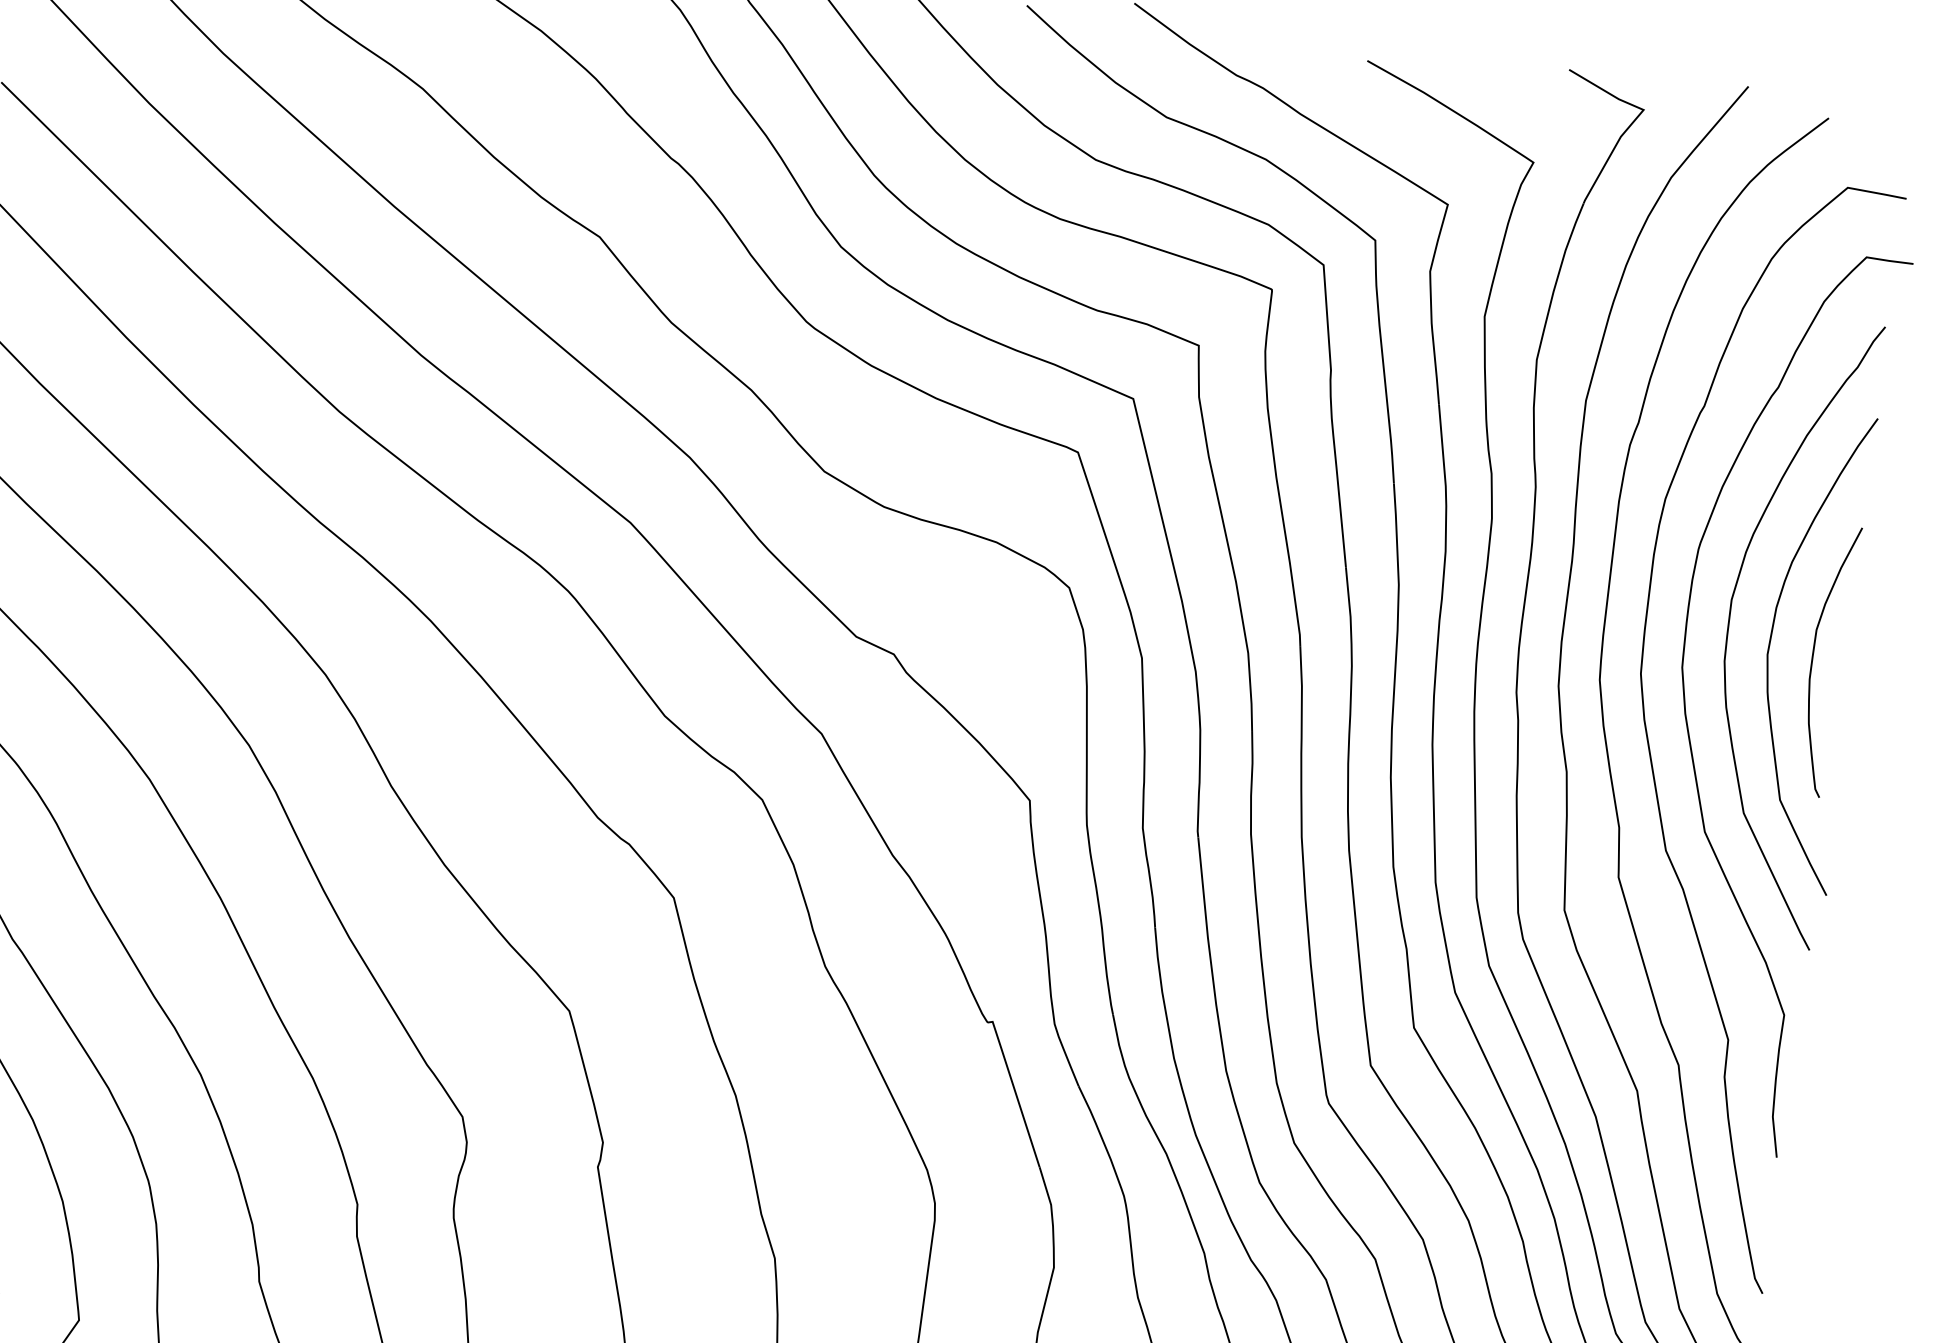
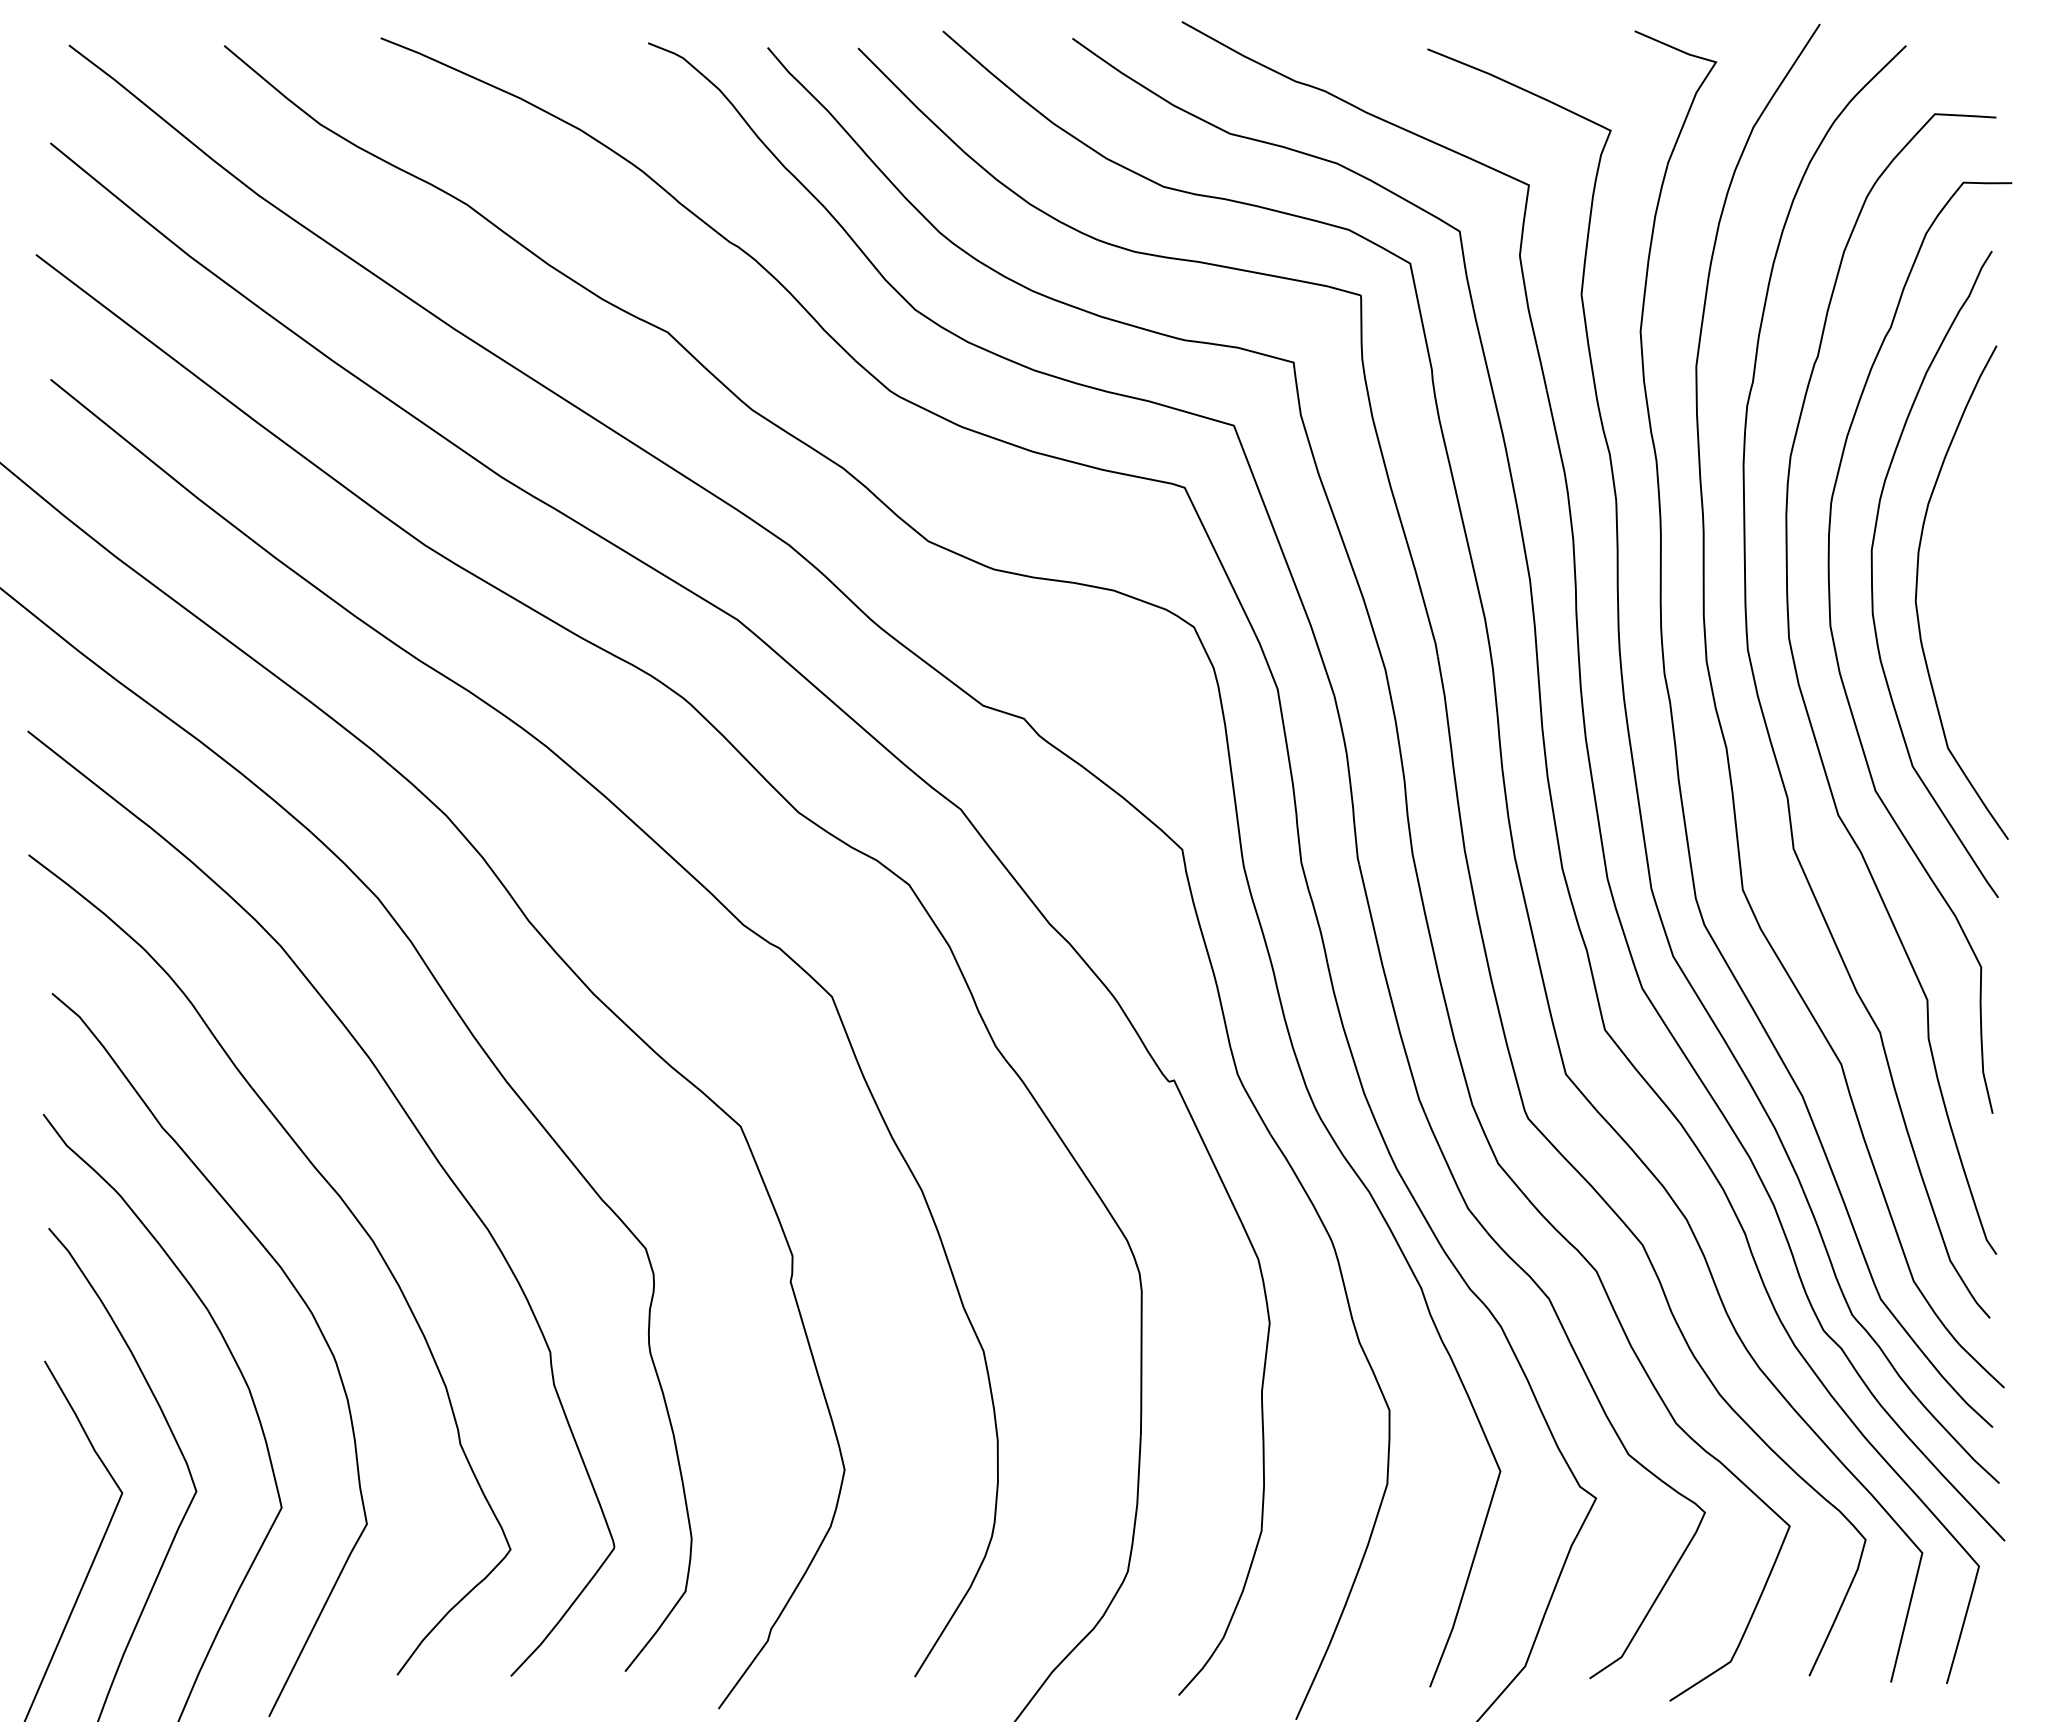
curve: (1812, 658) -> (1962, 599), removed

